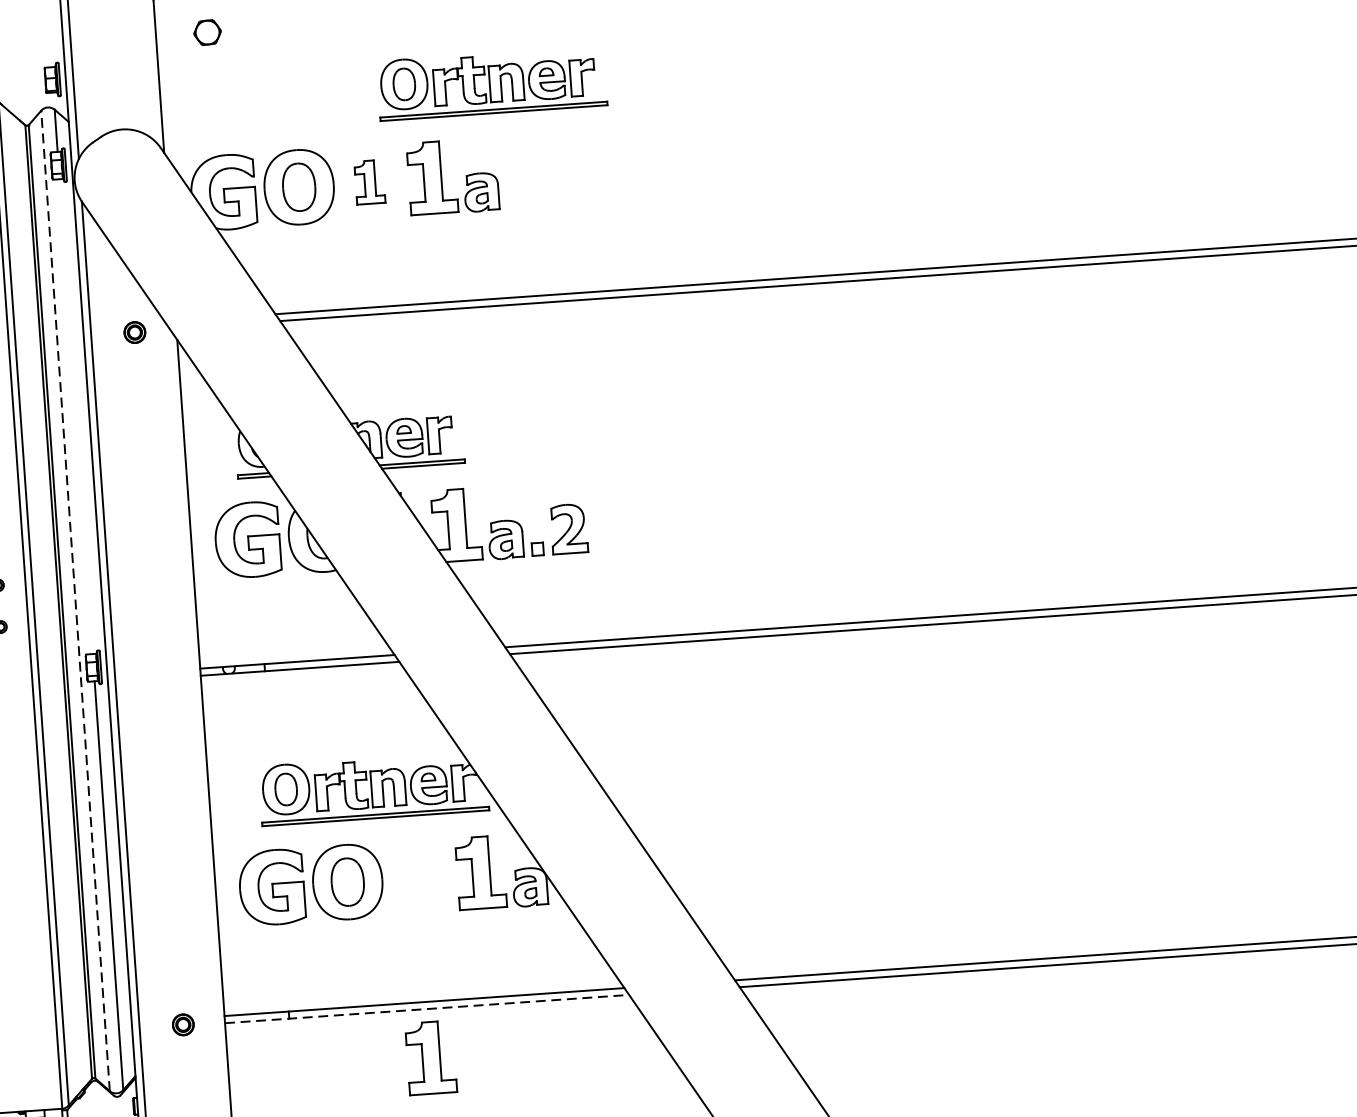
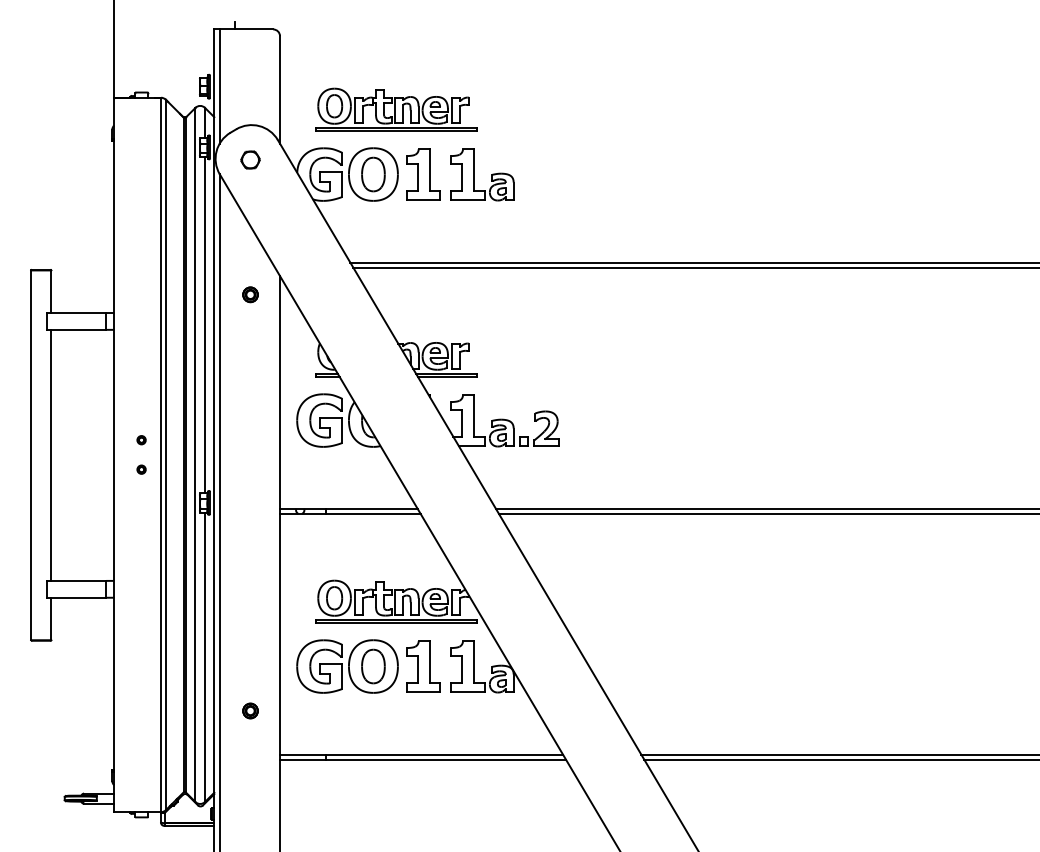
part: (207, 31) -> (250, 159), moved
part: (492, 82) -> (396, 109), moved
part: (369, 182) -> (423, 174), size x1.67
part: (134, 332) -> (250, 294), moved
line: (76, 417) -> (205, 325), added
line: (75, 600) -> (195, 454), dashed -> solid
line: (427, 1008) -> (423, 759), dashed -> solid
part: (183, 1024) -> (250, 710), moved
part: (431, 1057) -> (423, 666), moved

